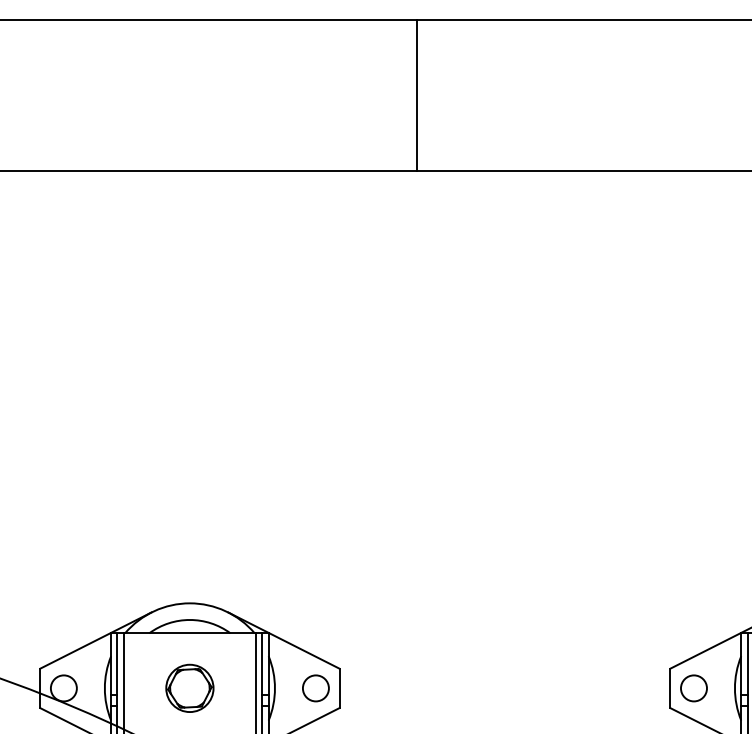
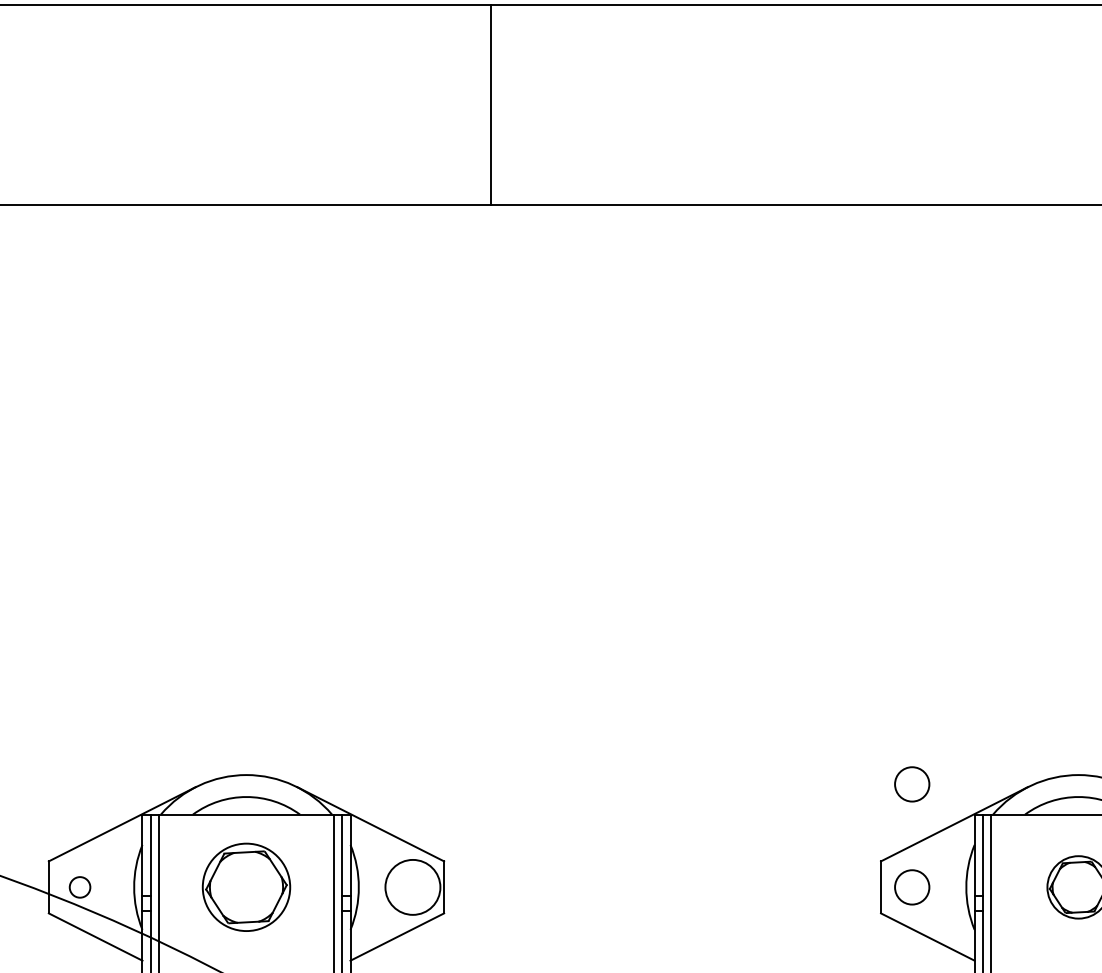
line: (417, 95) -> (491, 104), moved
circle: (694, 610) -> (912, 784), added
circle: (63, 688) -> (79, 887), size x0.6
part: (189, 688) -> (246, 887), size x1.4
circle: (315, 688) -> (412, 887), size x1.6

